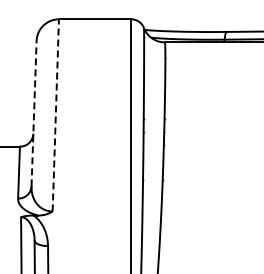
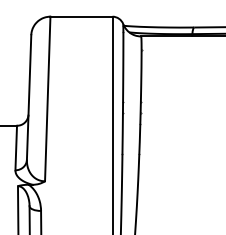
line: (34, 113) -> (29, 97), dashed -> solid
line: (55, 114) -> (47, 98), dashed -> solid

